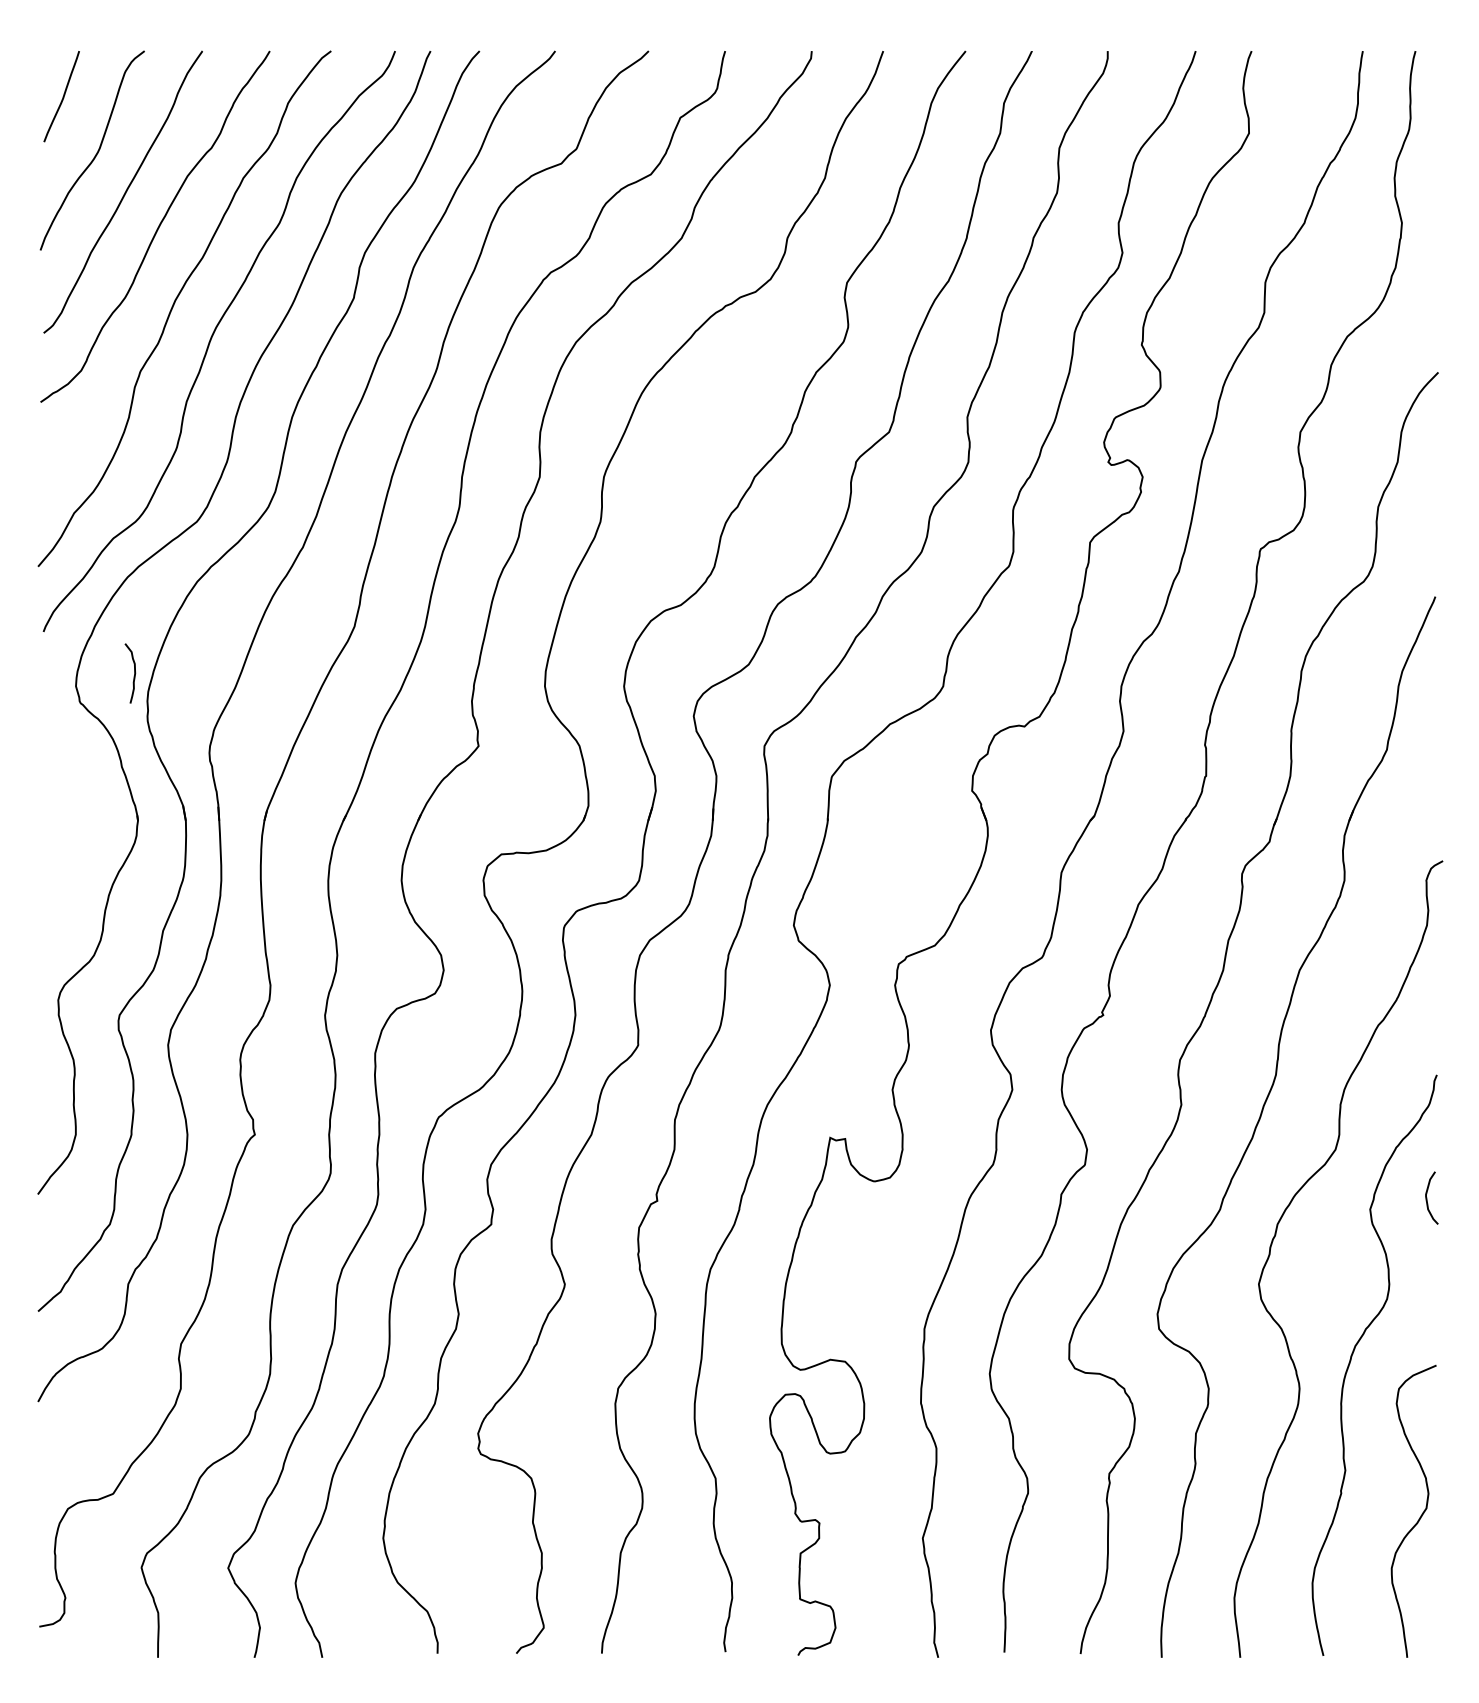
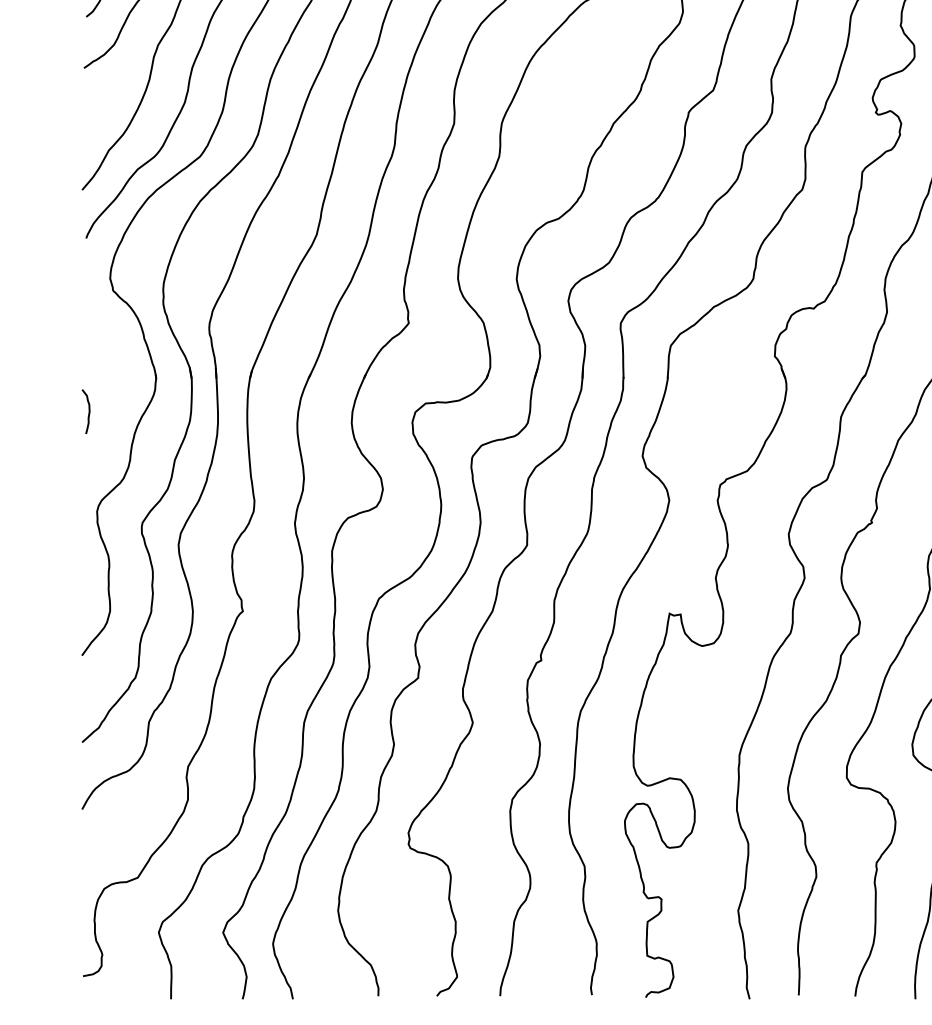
curve: (134, 673) -> (89, 411), moved

